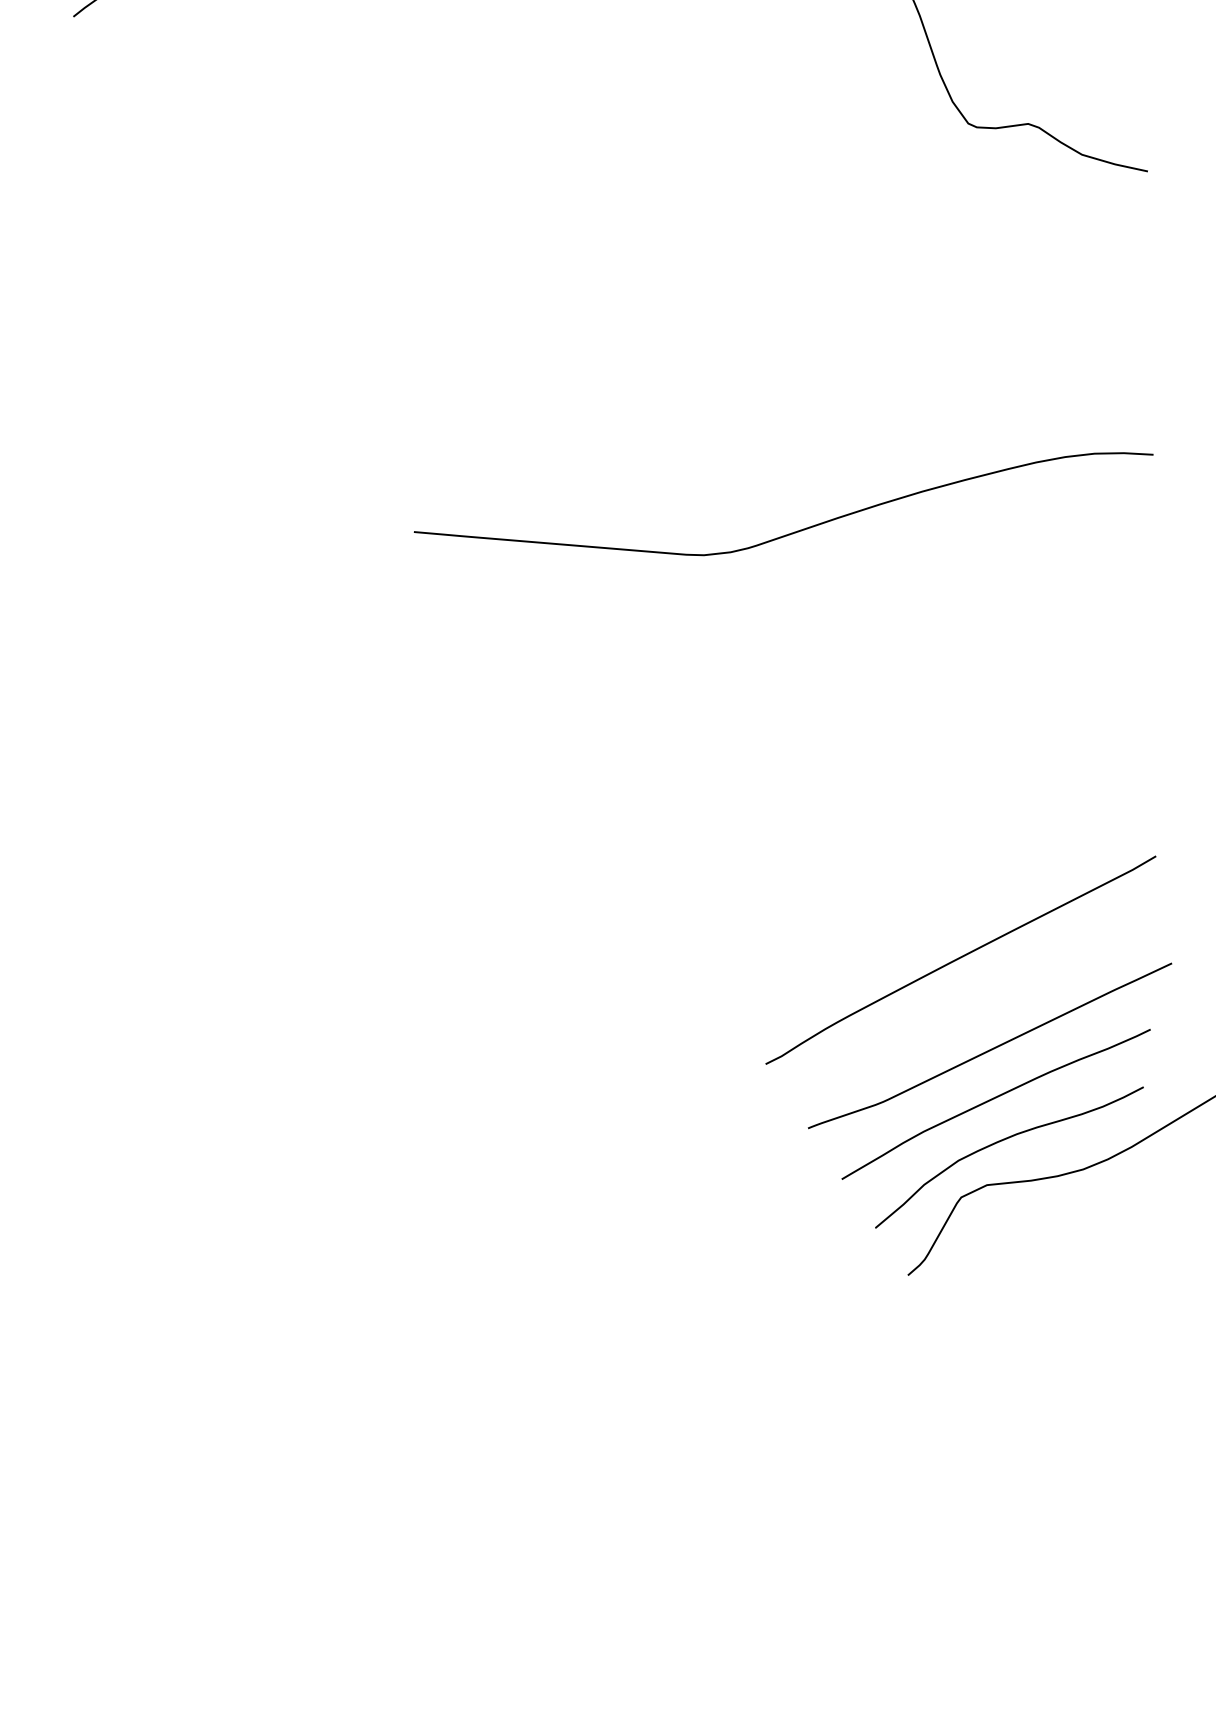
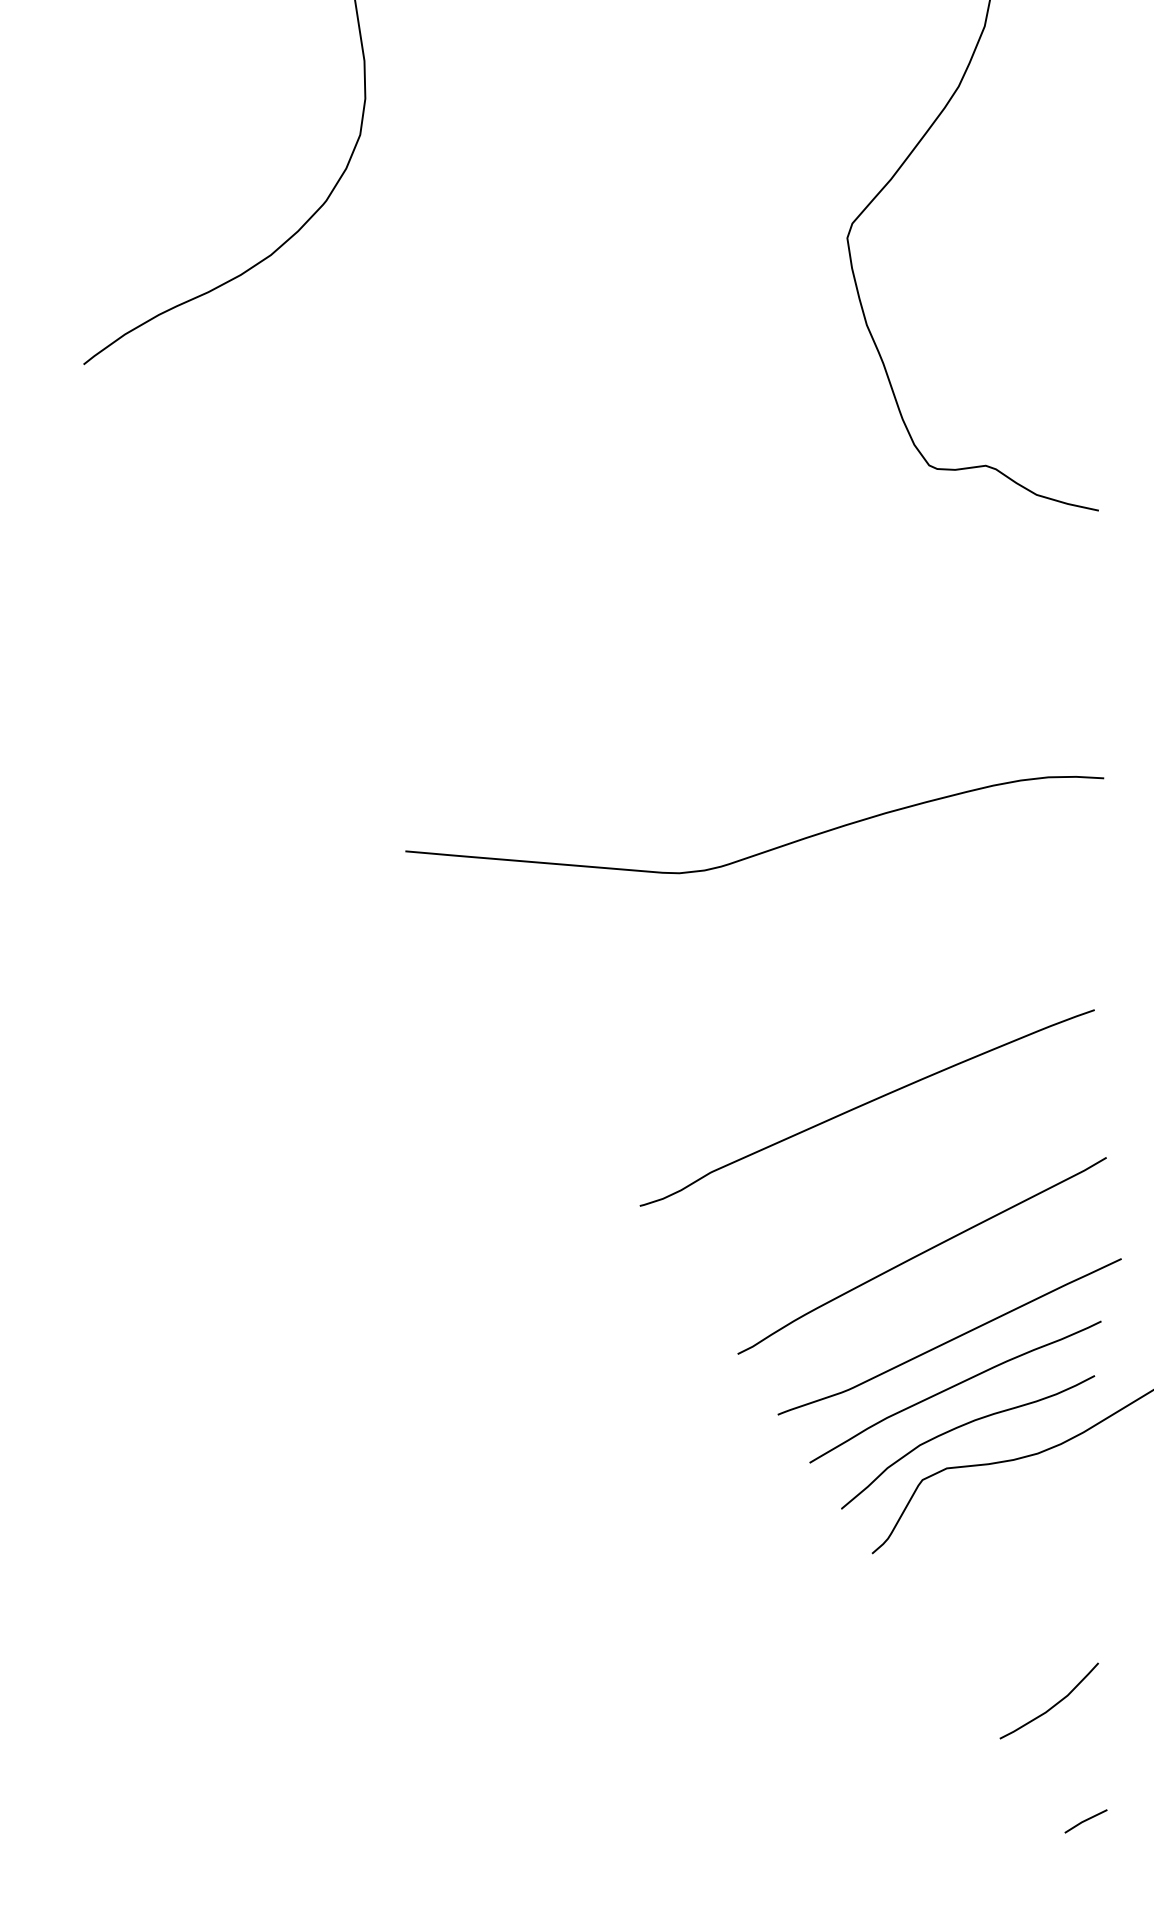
curve: (899, 801) -> (864, 1105), added
curve: (1097, 1437) -> (1051, 1706), added
line: (1133, 1558) -> (1085, 1821), added

